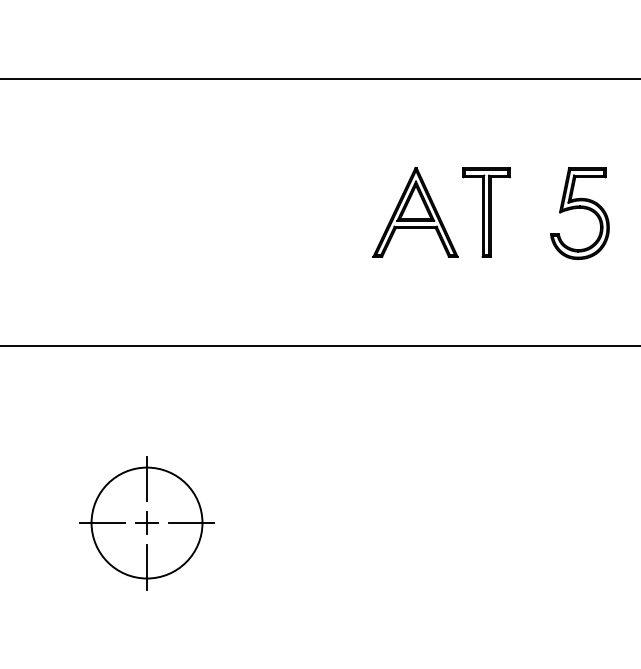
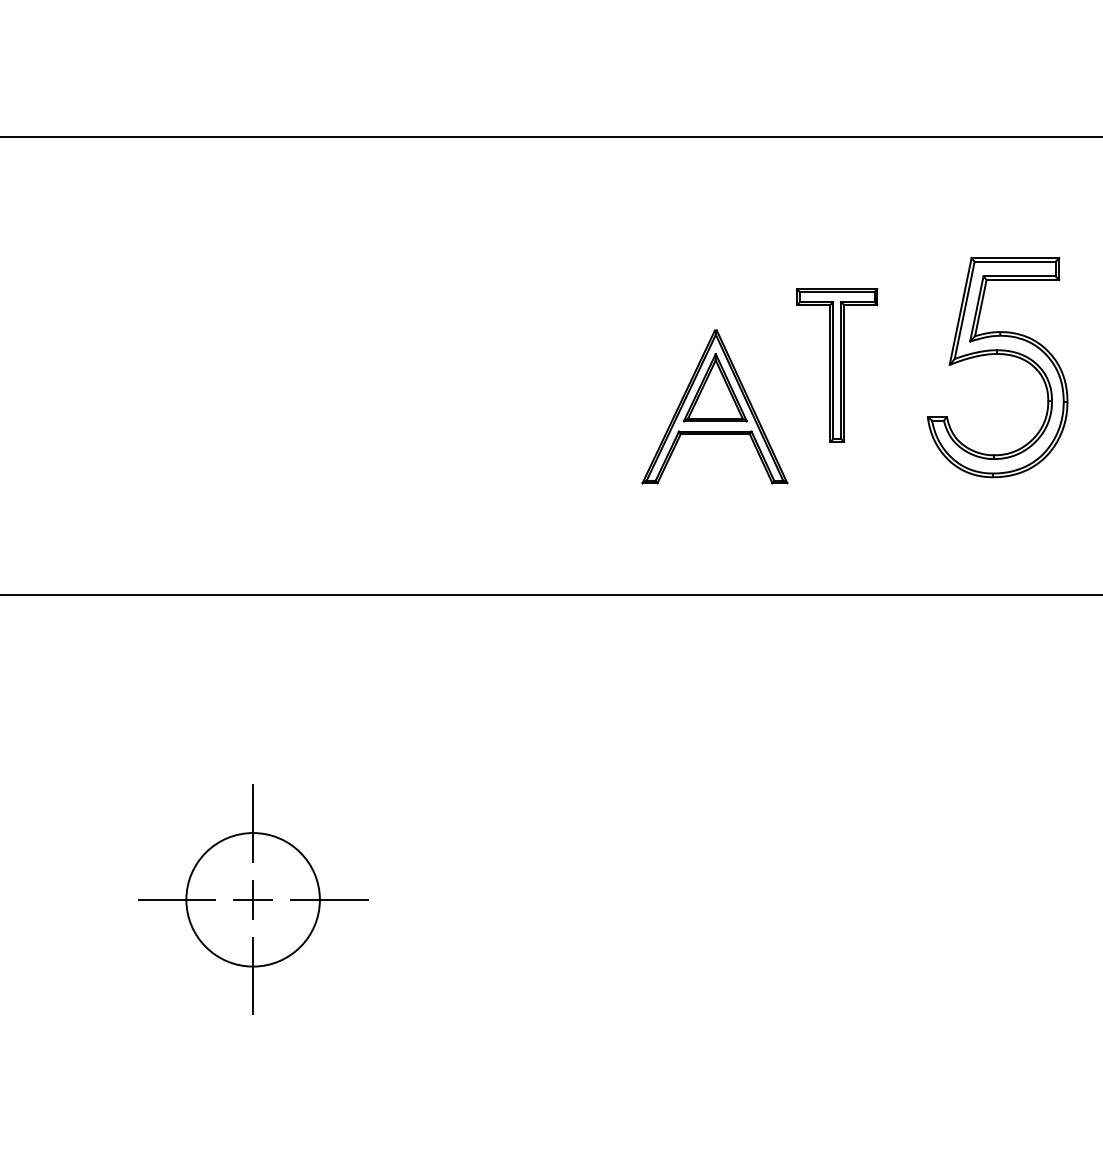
part: (415, 212) -> (714, 406), moved
part: (579, 213) -> (996, 367), size x1.4
circle: (146, 522) -> (252, 898), size x0.7

